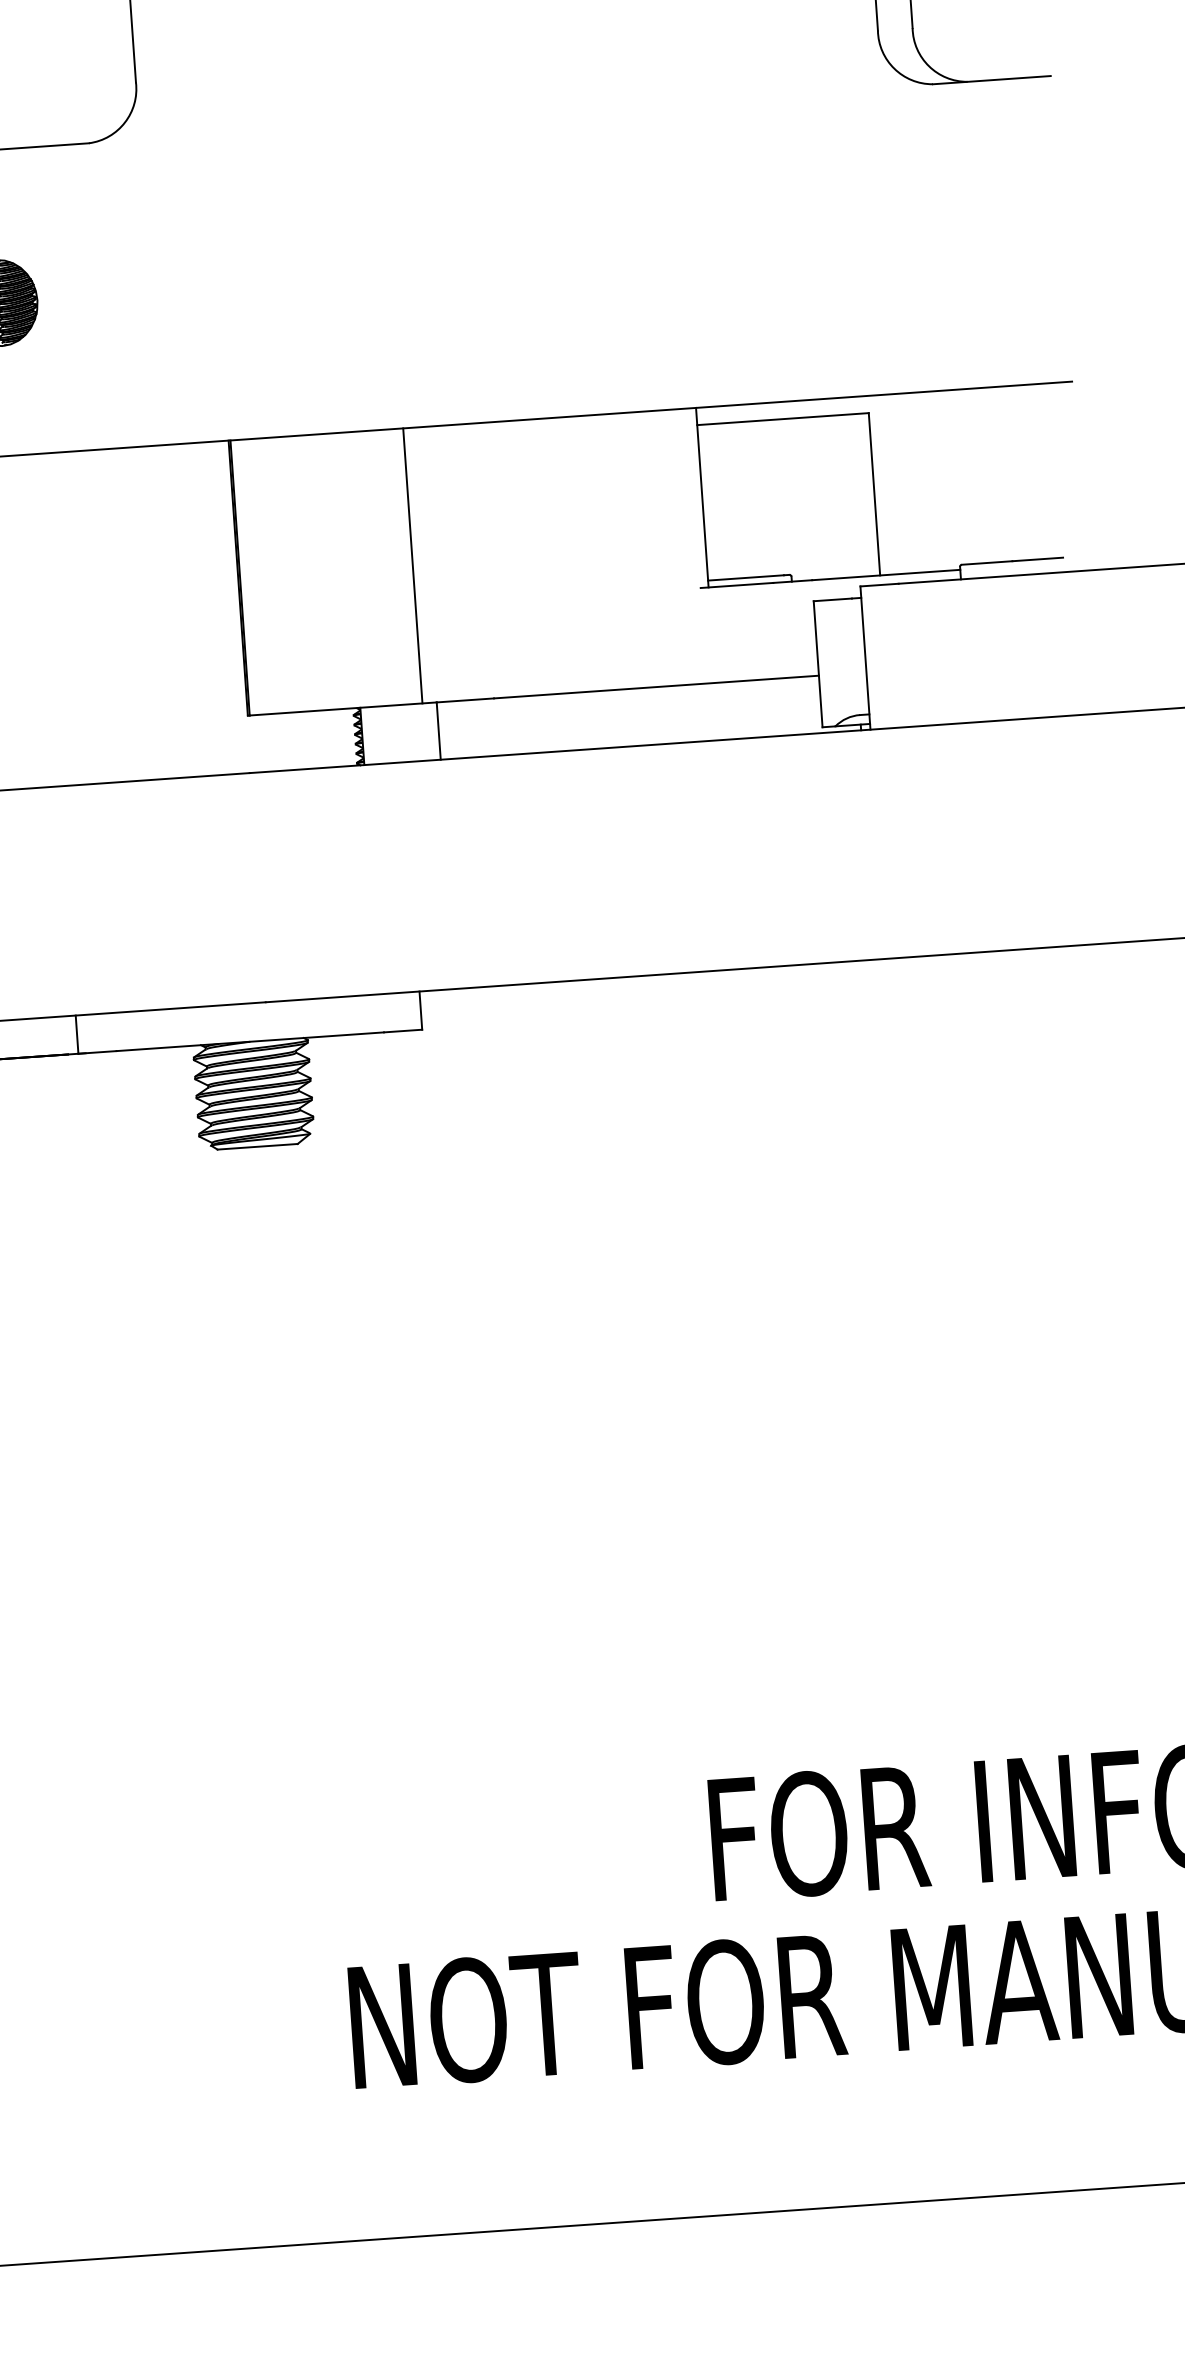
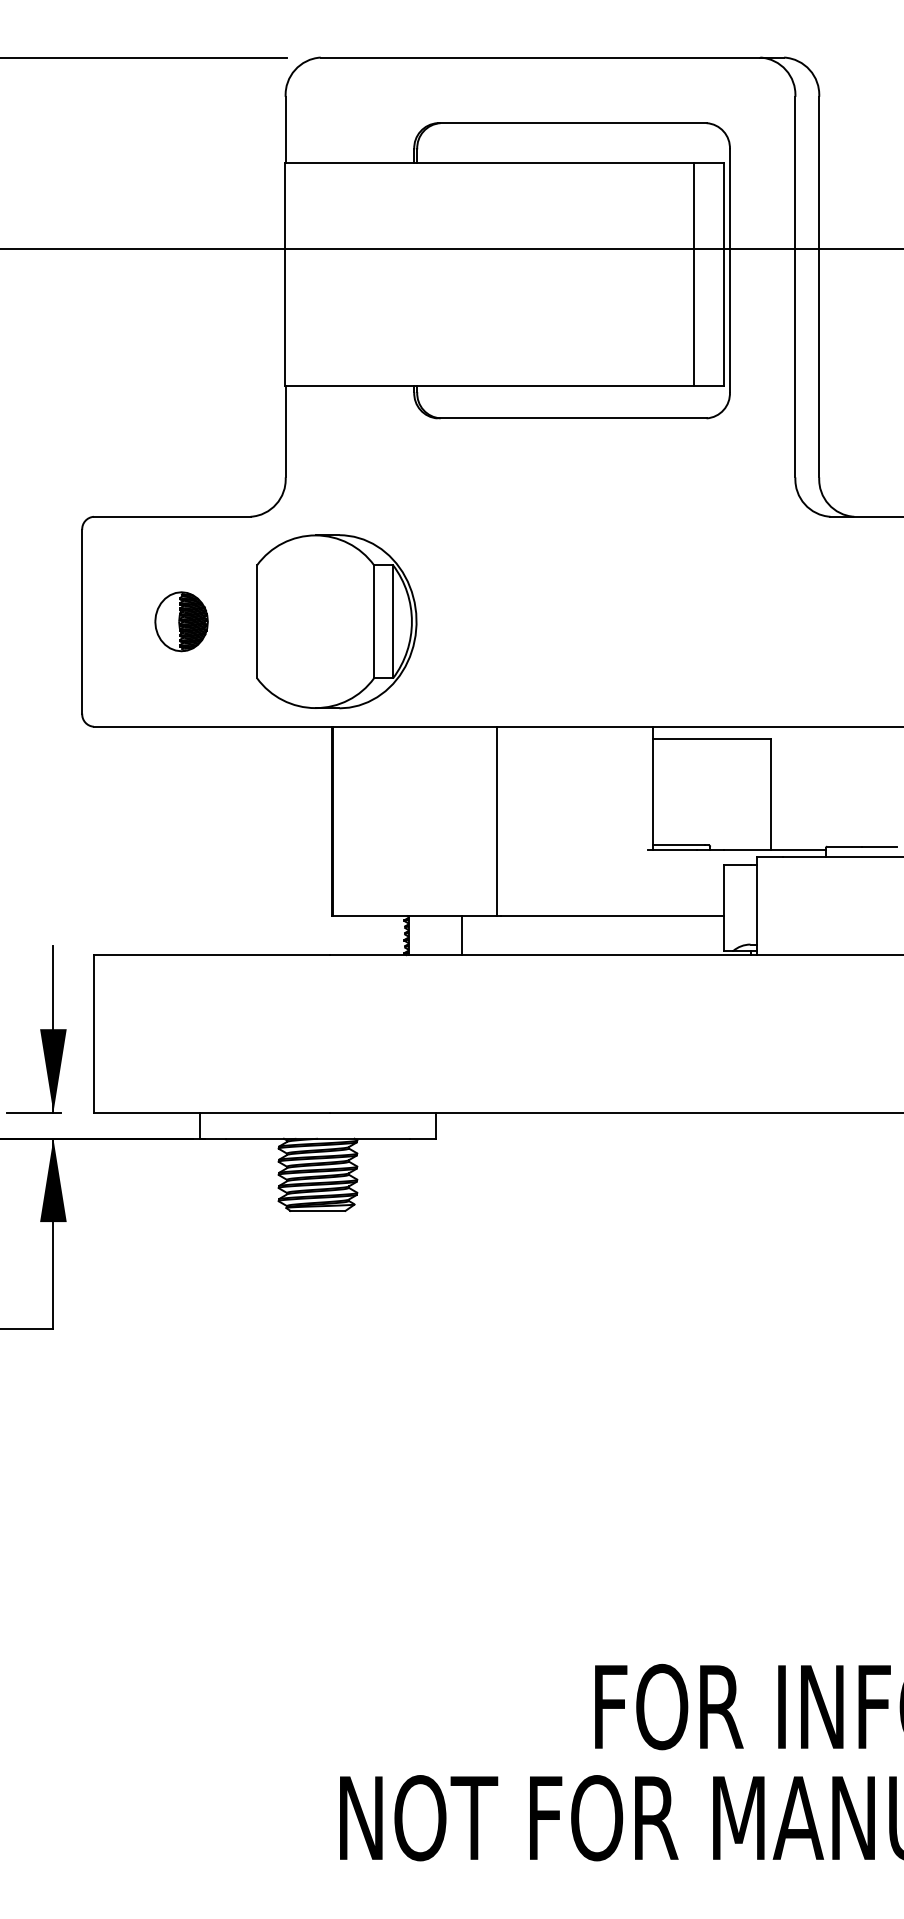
part: (224, 286) -> (336, 621), added
line: (412, 564) -> (496, 820), moved

